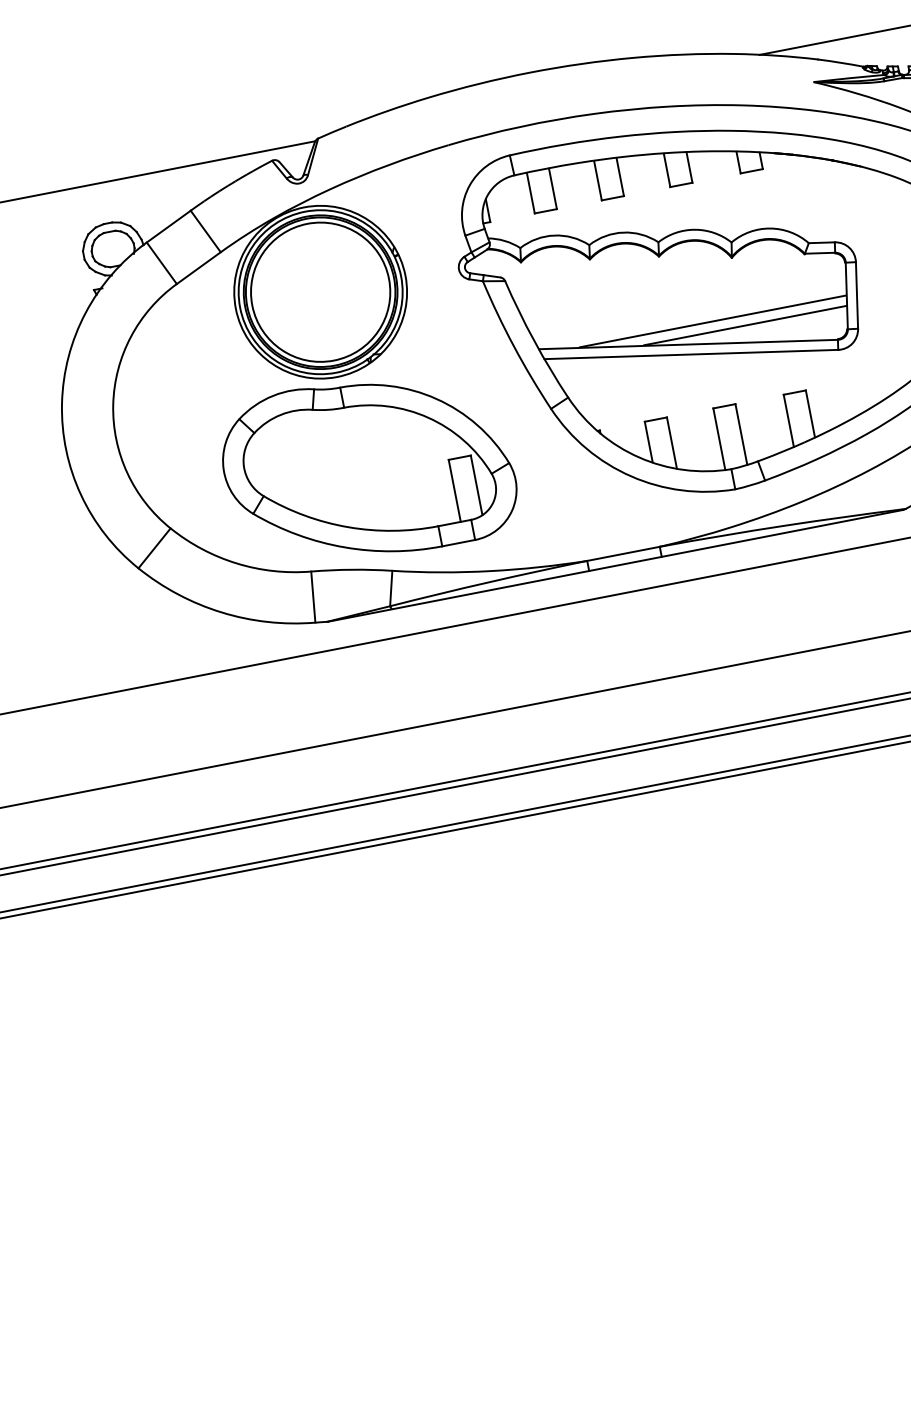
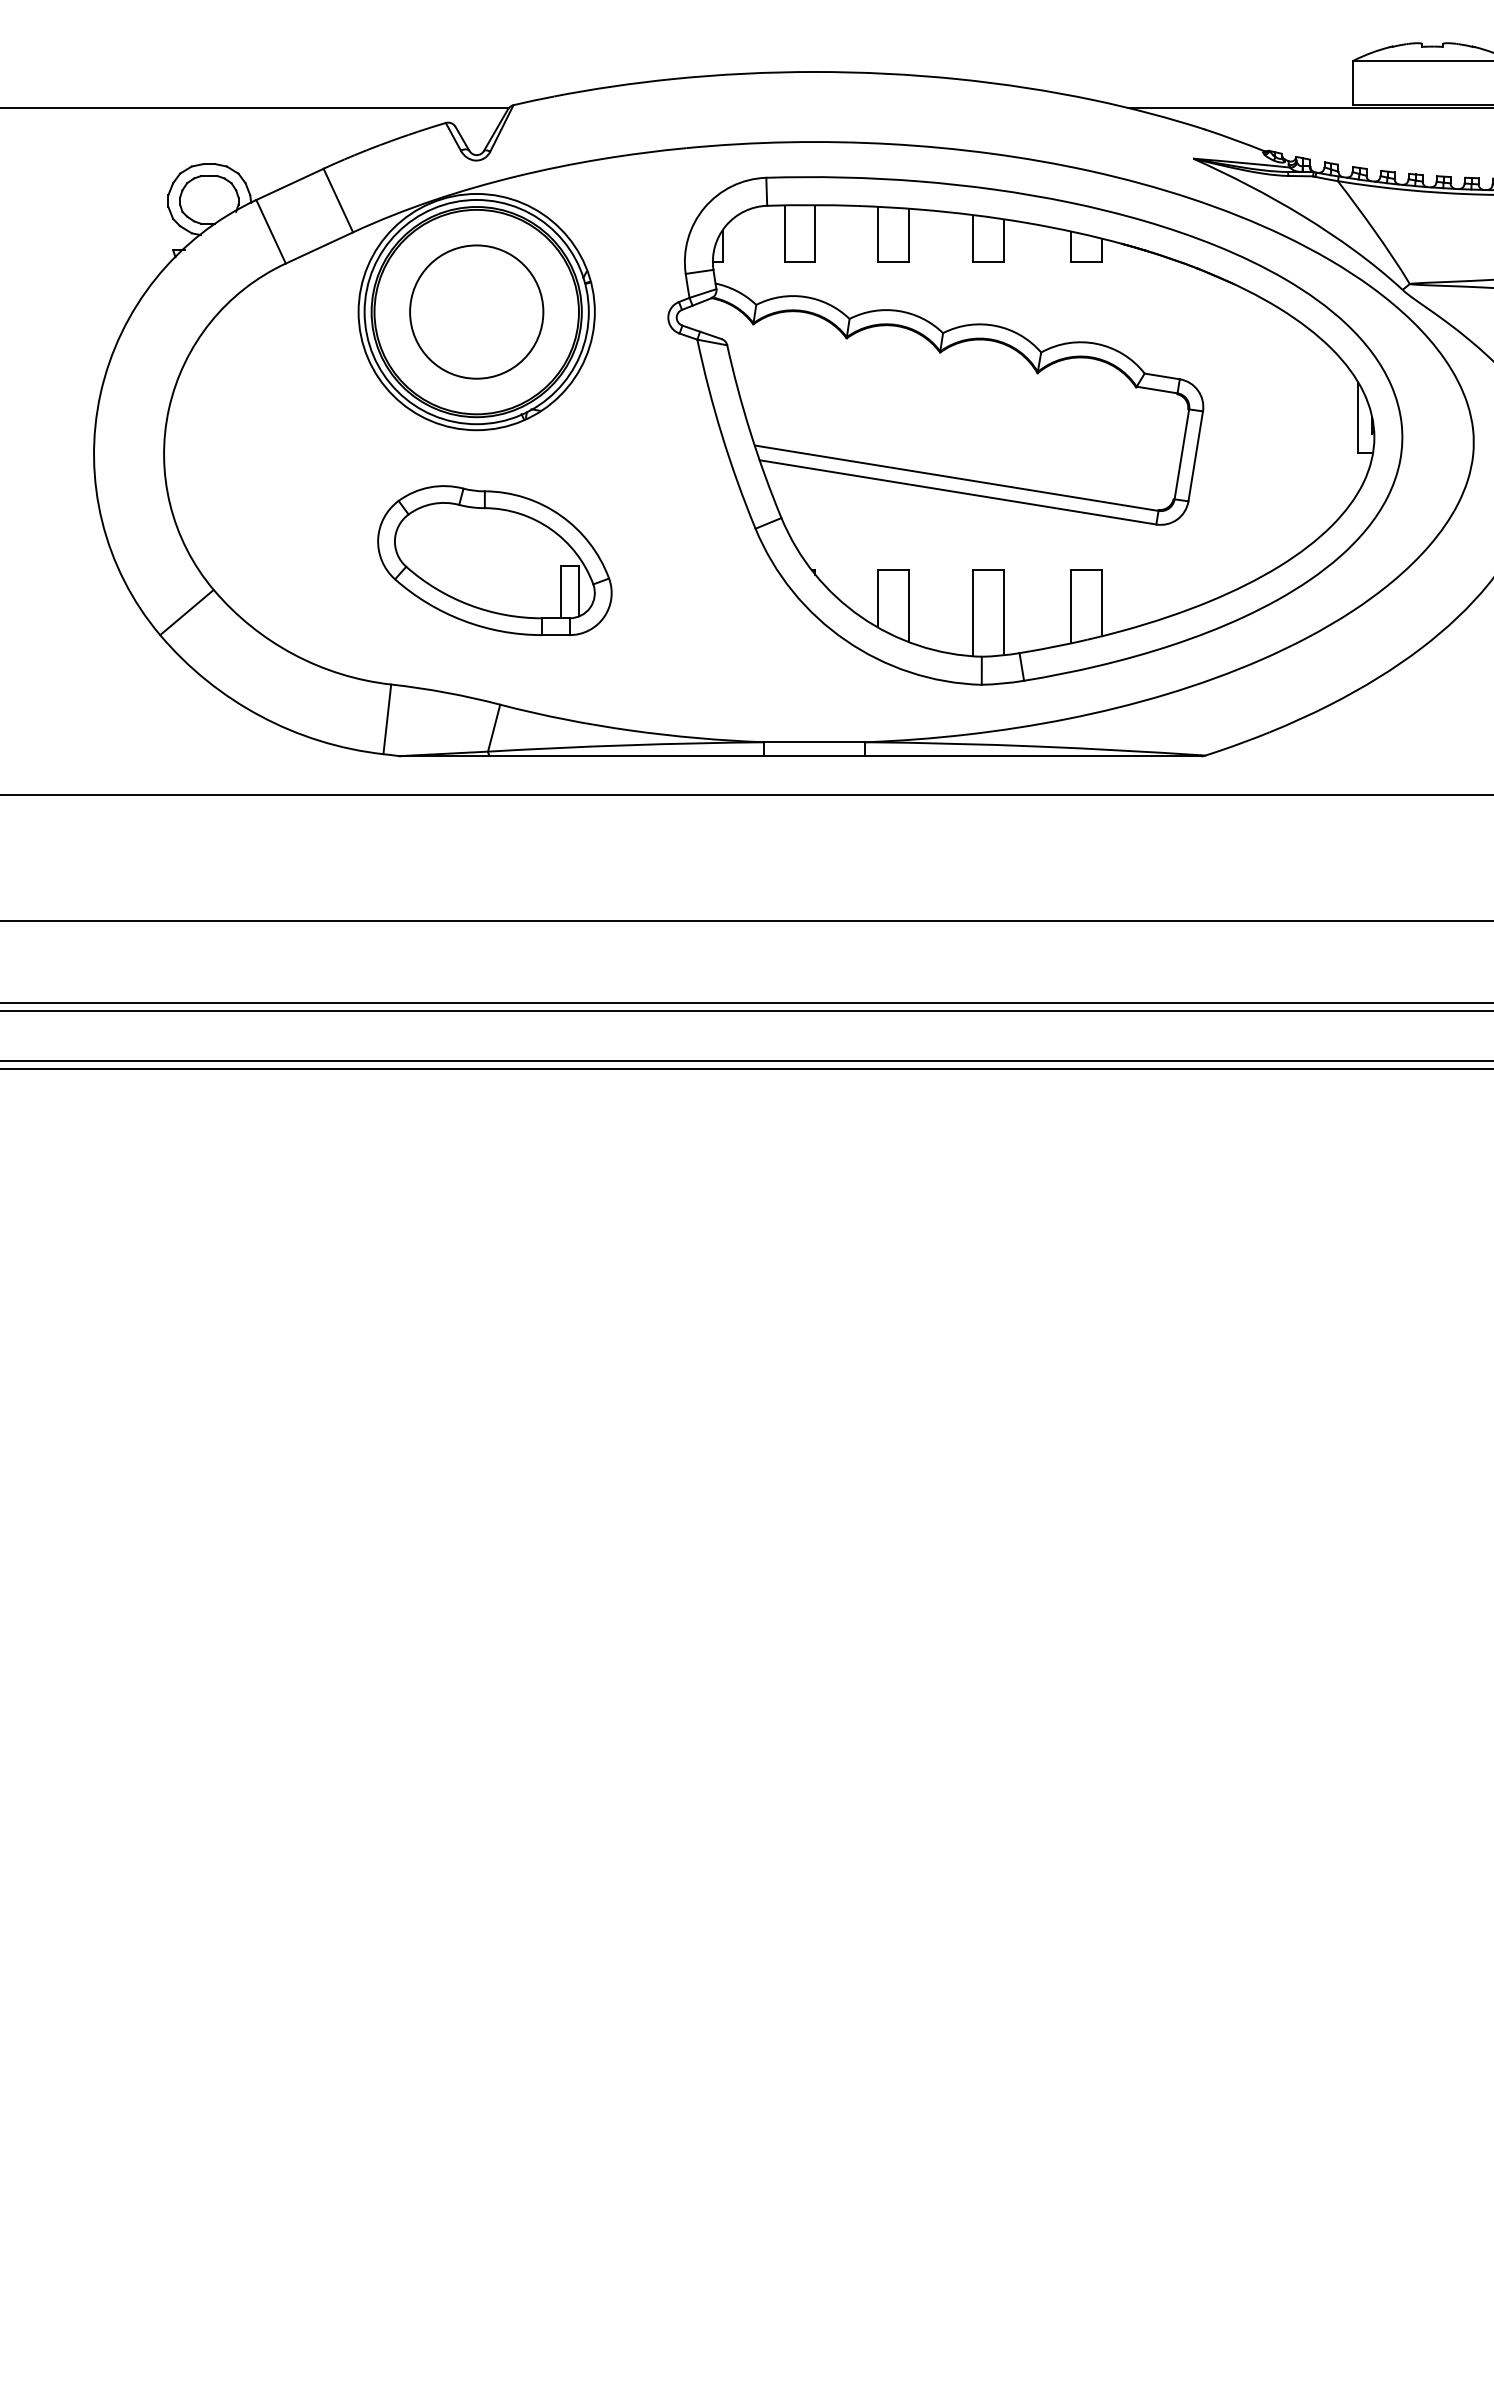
circle: (320, 291) -> (476, 311), size x0.7
line: (712, 321) -> (995, 453), removed
line: (744, 325) -> (1037, 467), removed
part: (368, 468) -> (494, 560), size x0.6

